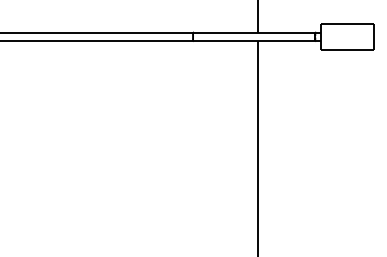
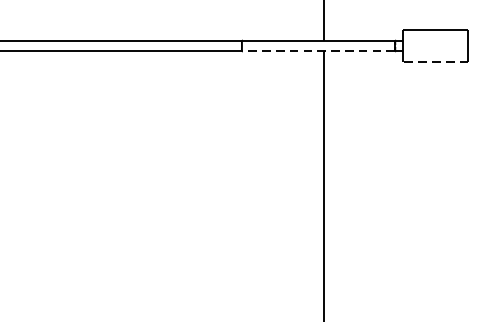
line: (253, 41) -> (317, 51), solid -> dashed
line: (346, 49) -> (434, 61), solid -> dashed

